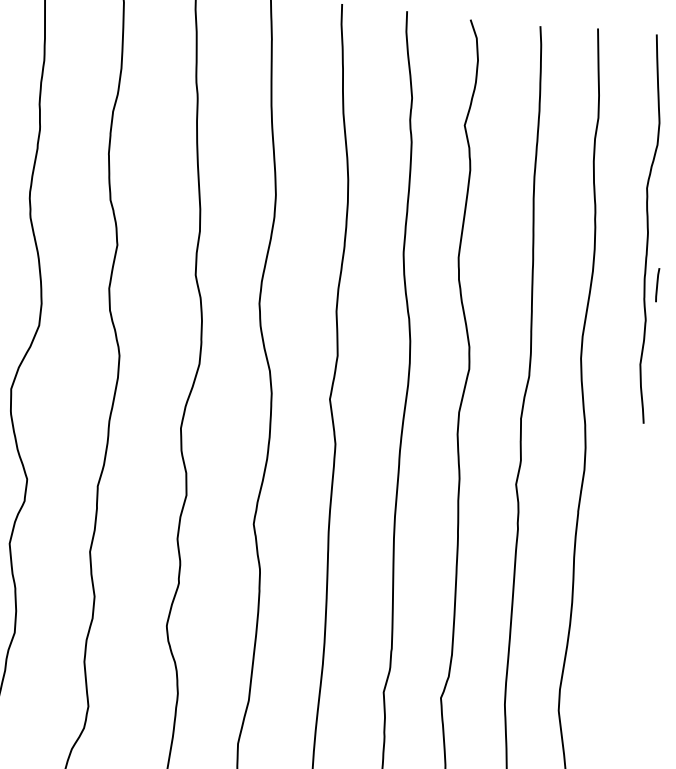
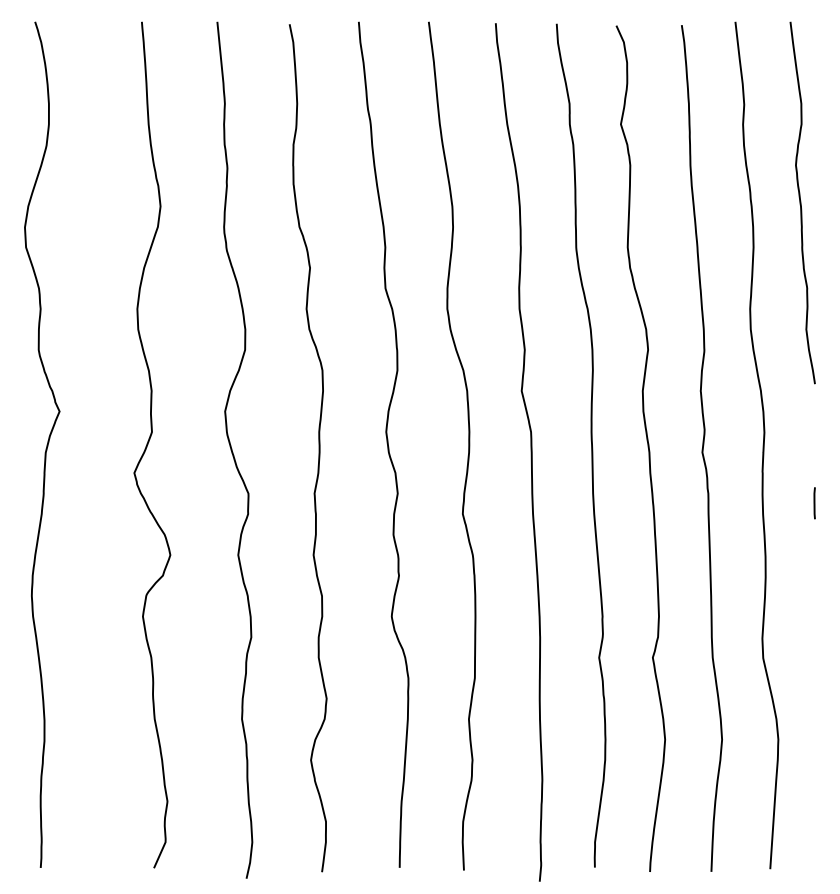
line: (657, 285) -> (814, 503), moved

